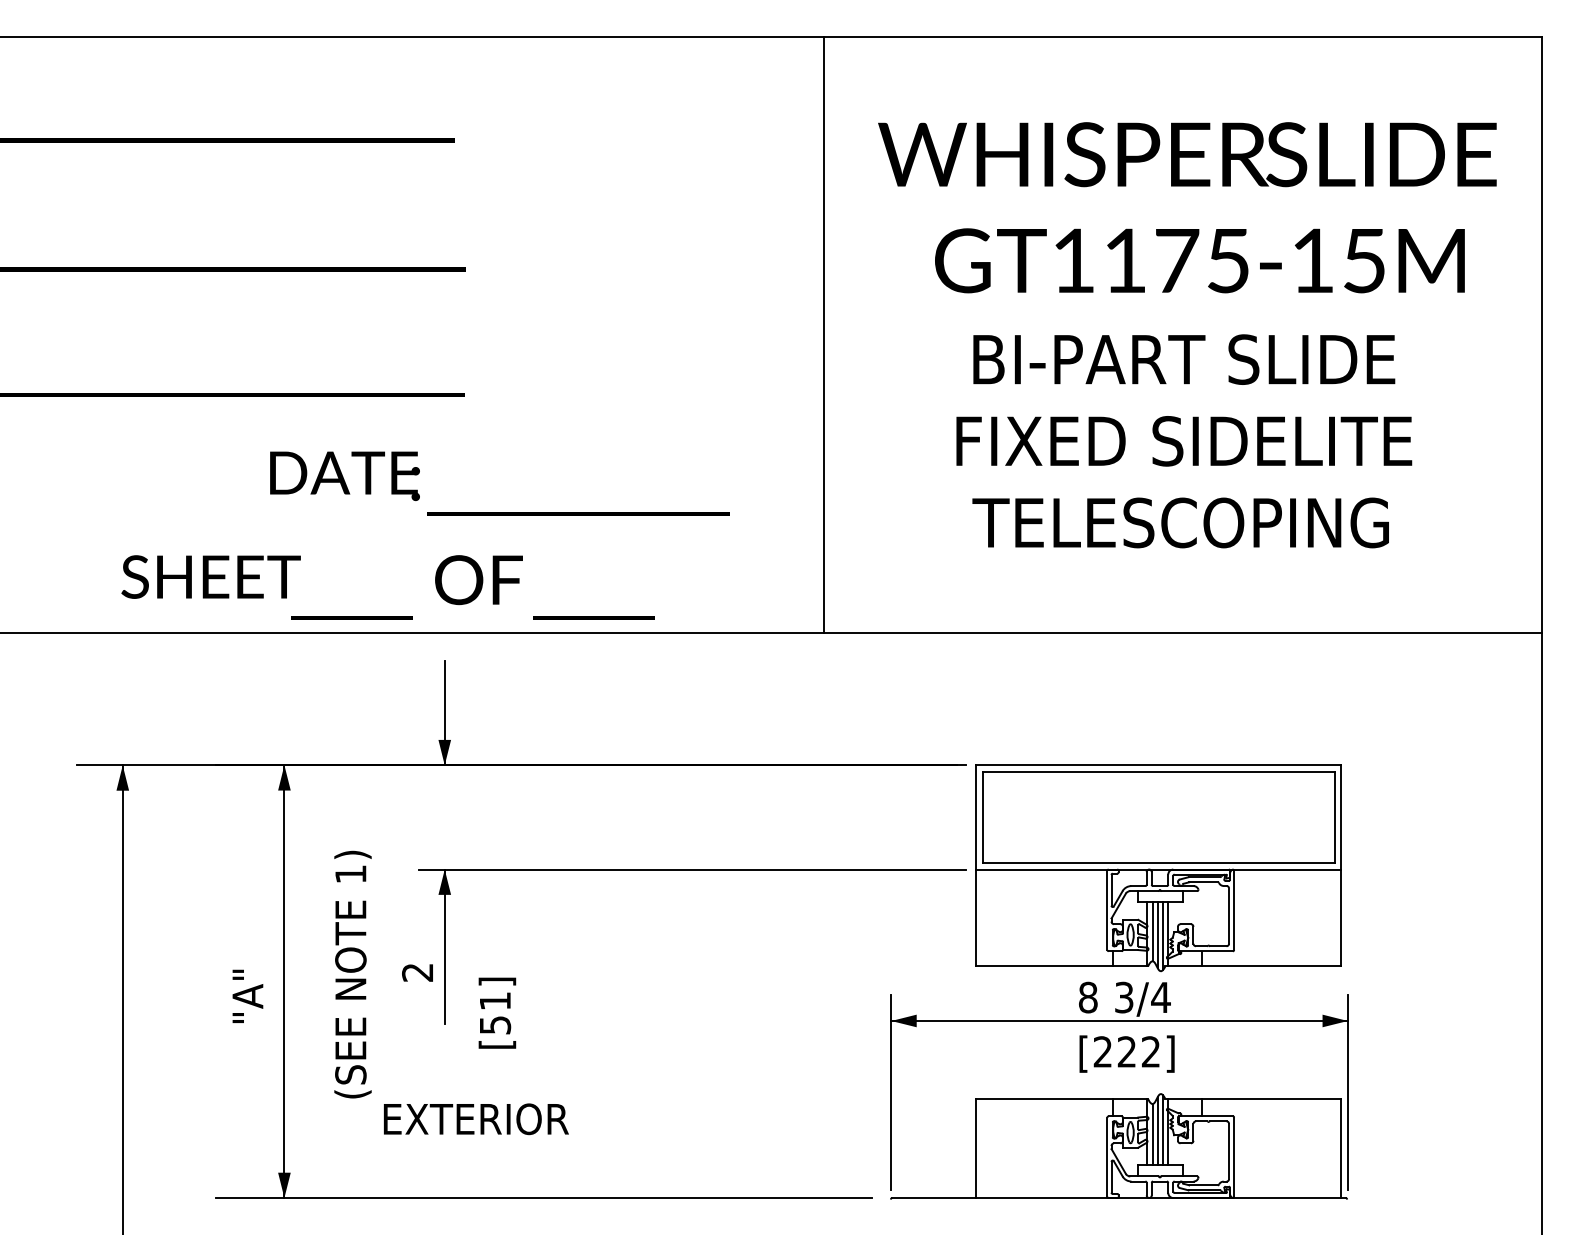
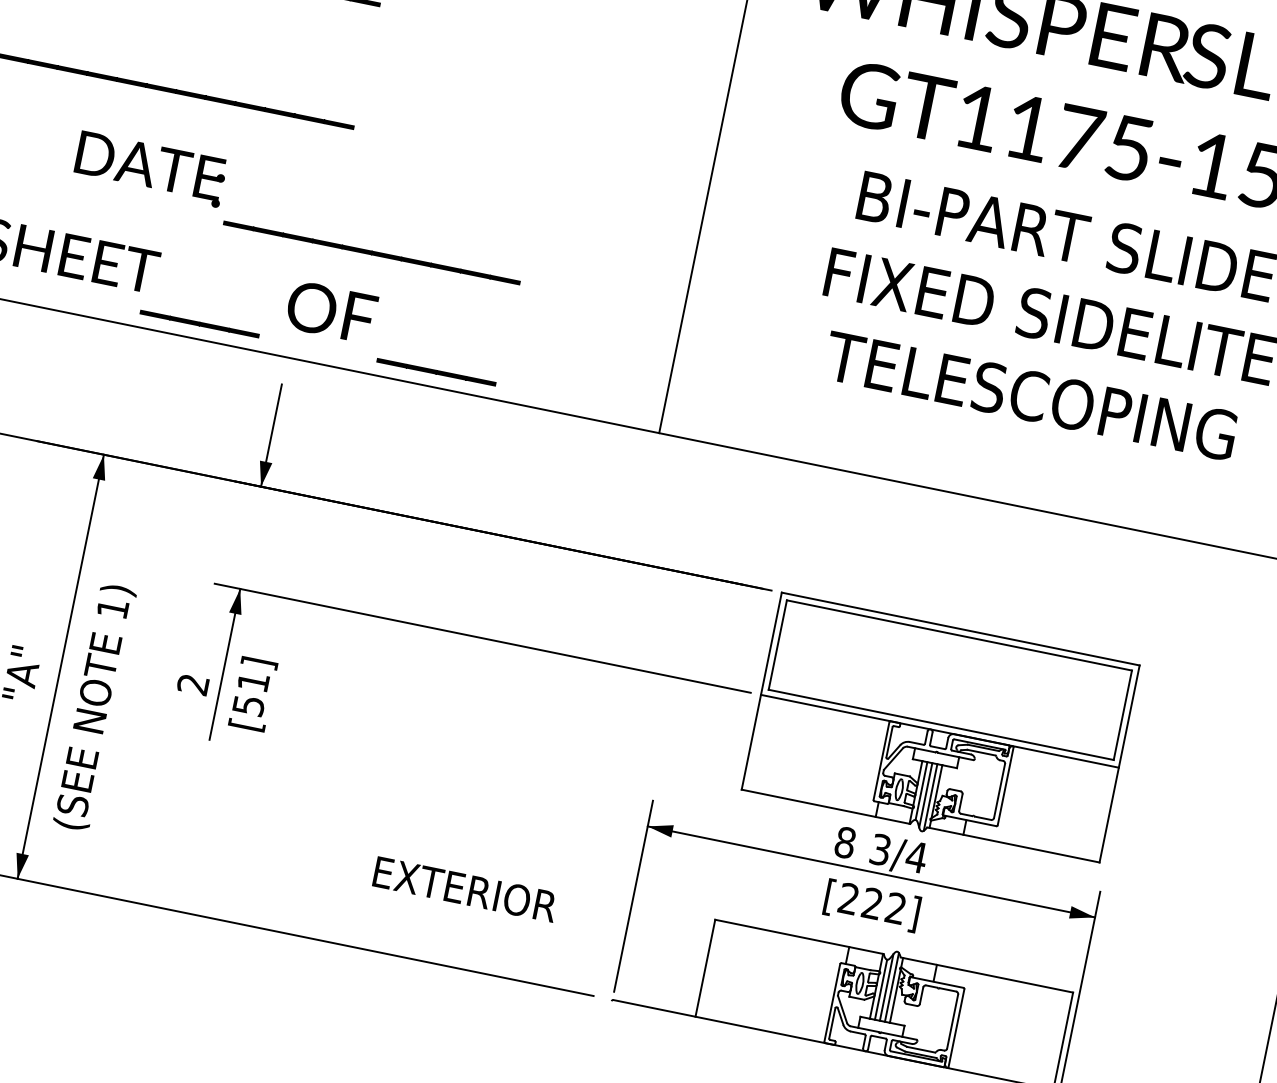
text: (499, 483) -> (300, 207), moved
text: (352, 974) -> (94, 707), moved
text: (497, 1012) -> (253, 693), moved
text: (476, 1119) -> (465, 889), moved

